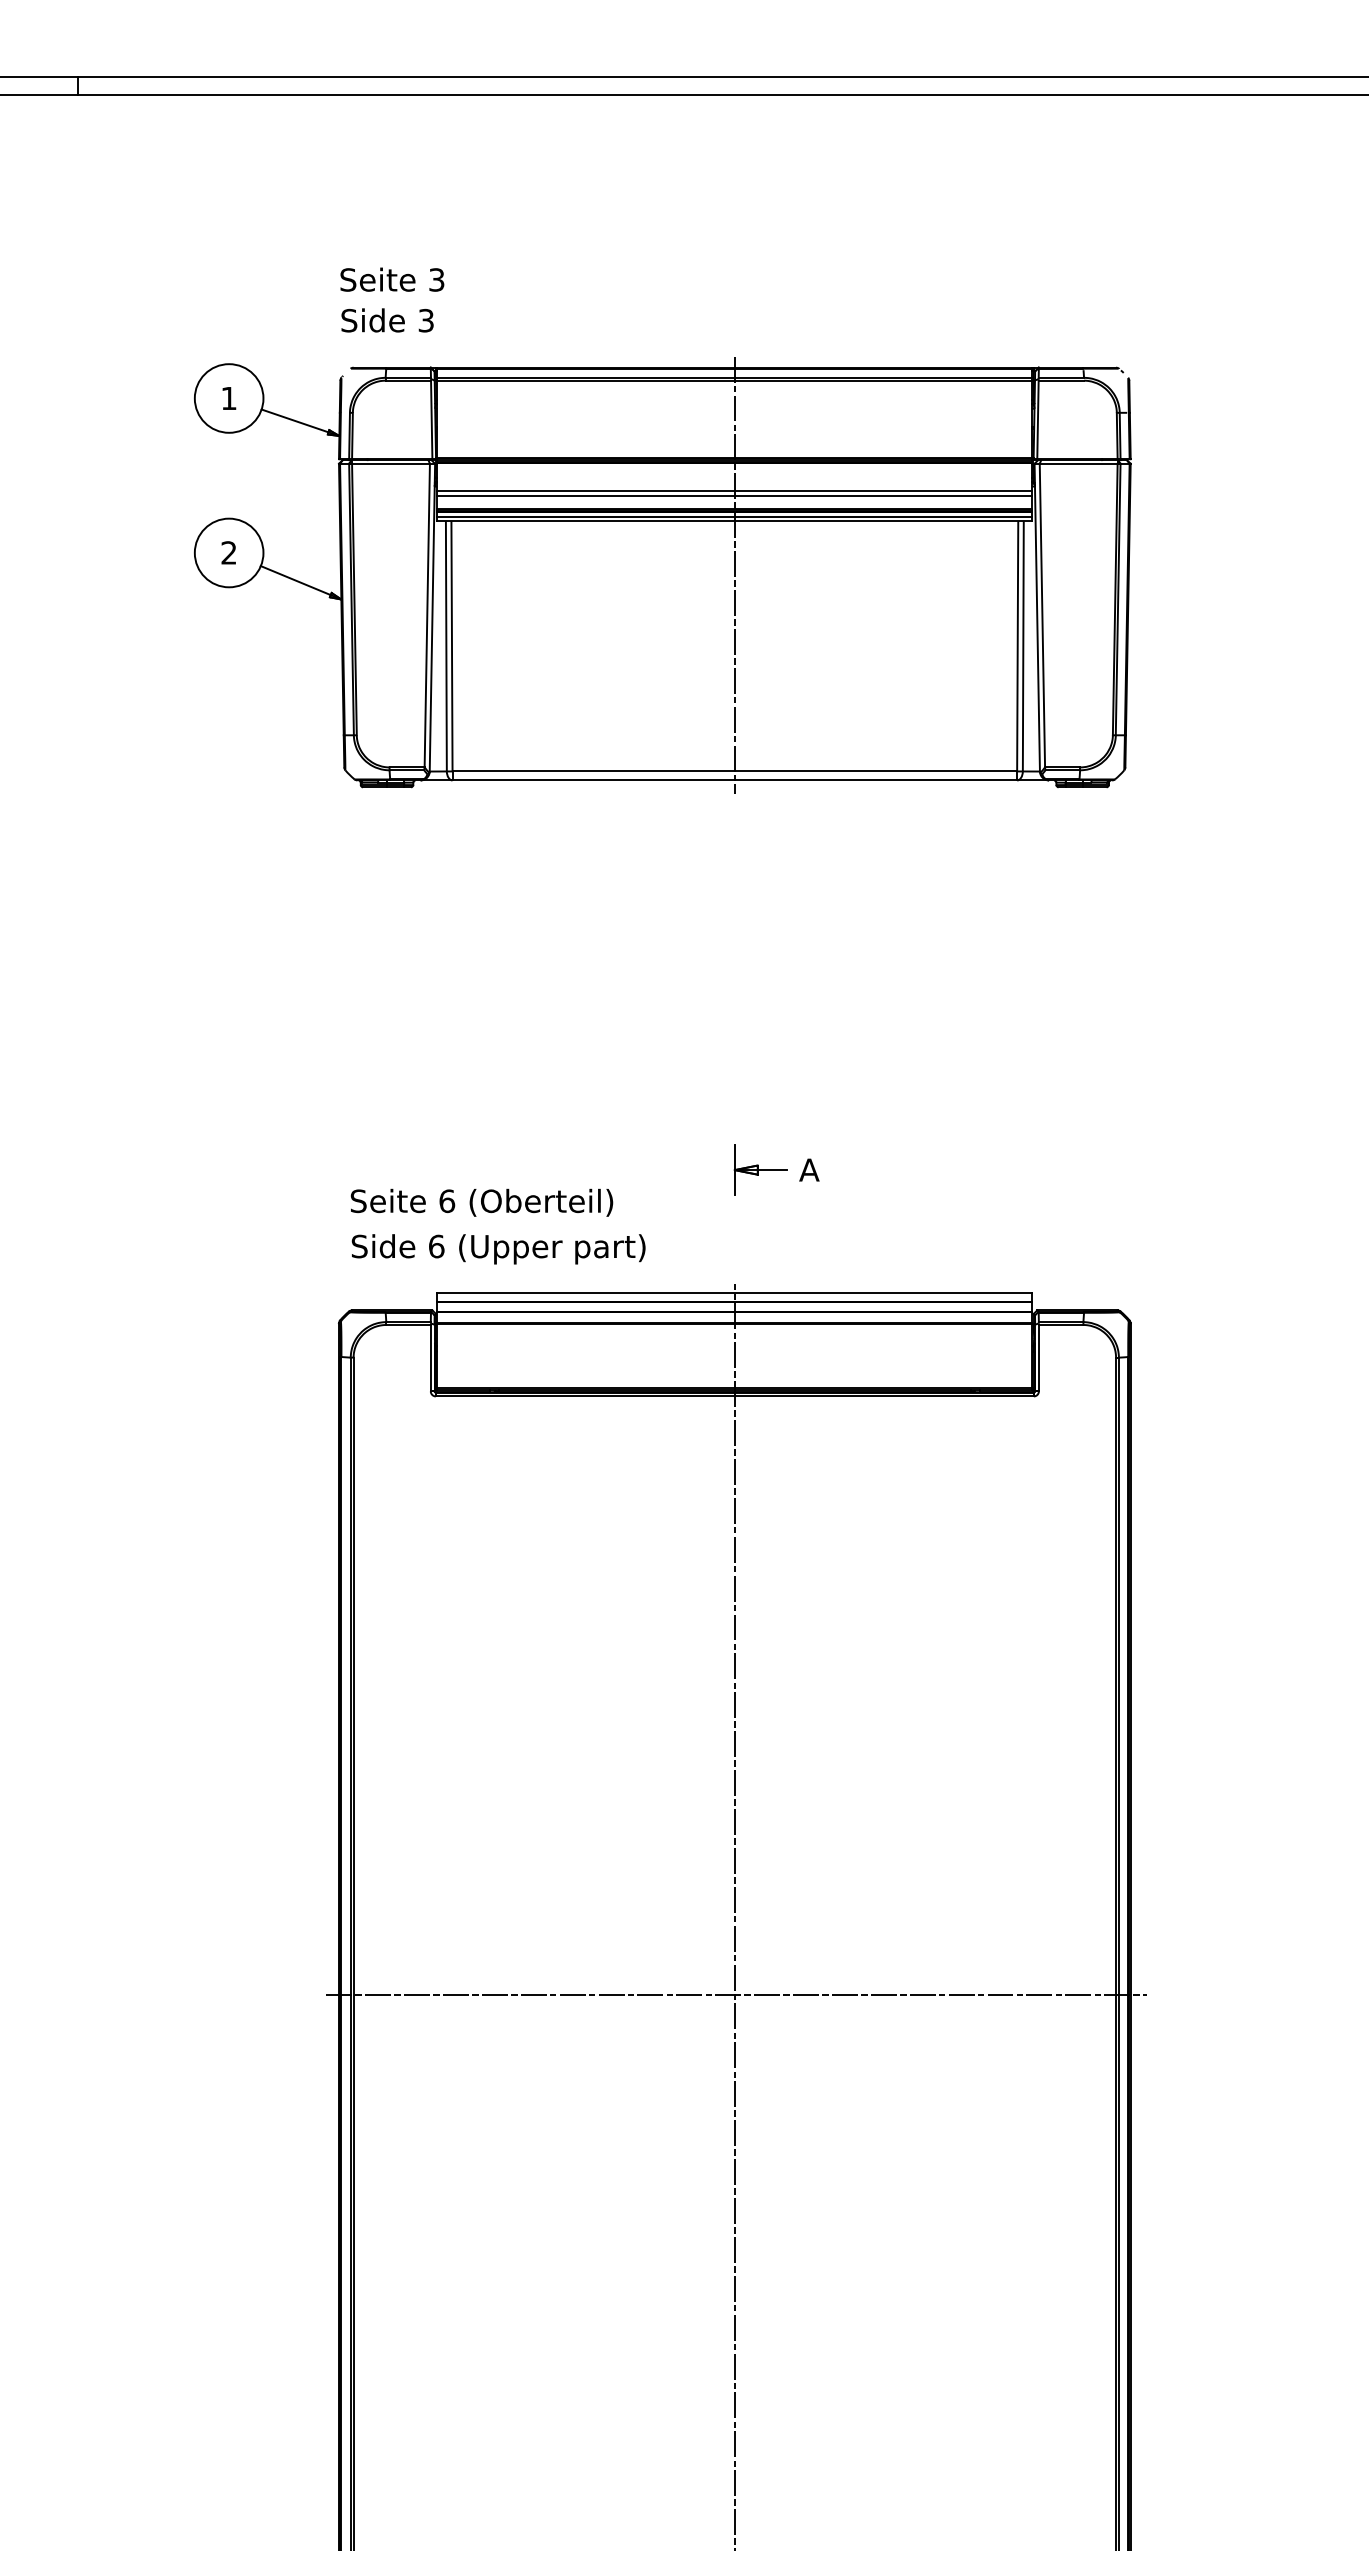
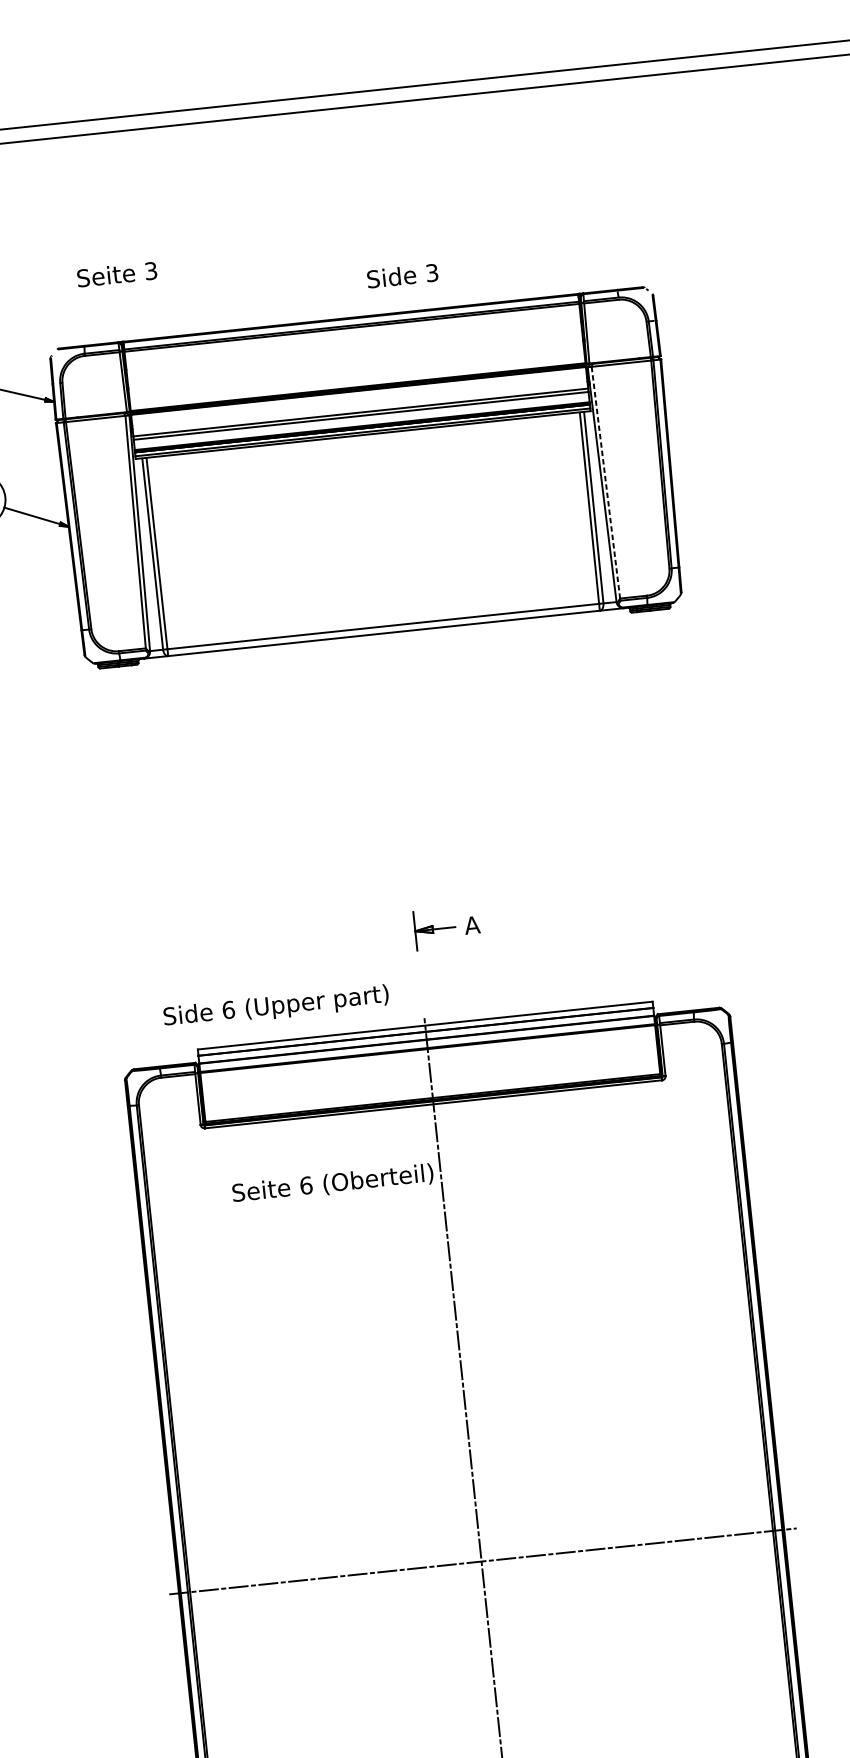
text: (392, 279) -> (117, 274), moved
text: (387, 320) -> (402, 275), moved
line: (734, 574) -> (367, 476), removed
line: (1042, 615) -> (605, 482), solid -> dashed
text: (481, 1202) -> (332, 1183), moved
text: (498, 1249) -> (276, 1007), moved

